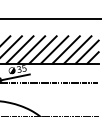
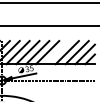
line: (54, 49) -> (57, 52), removed

